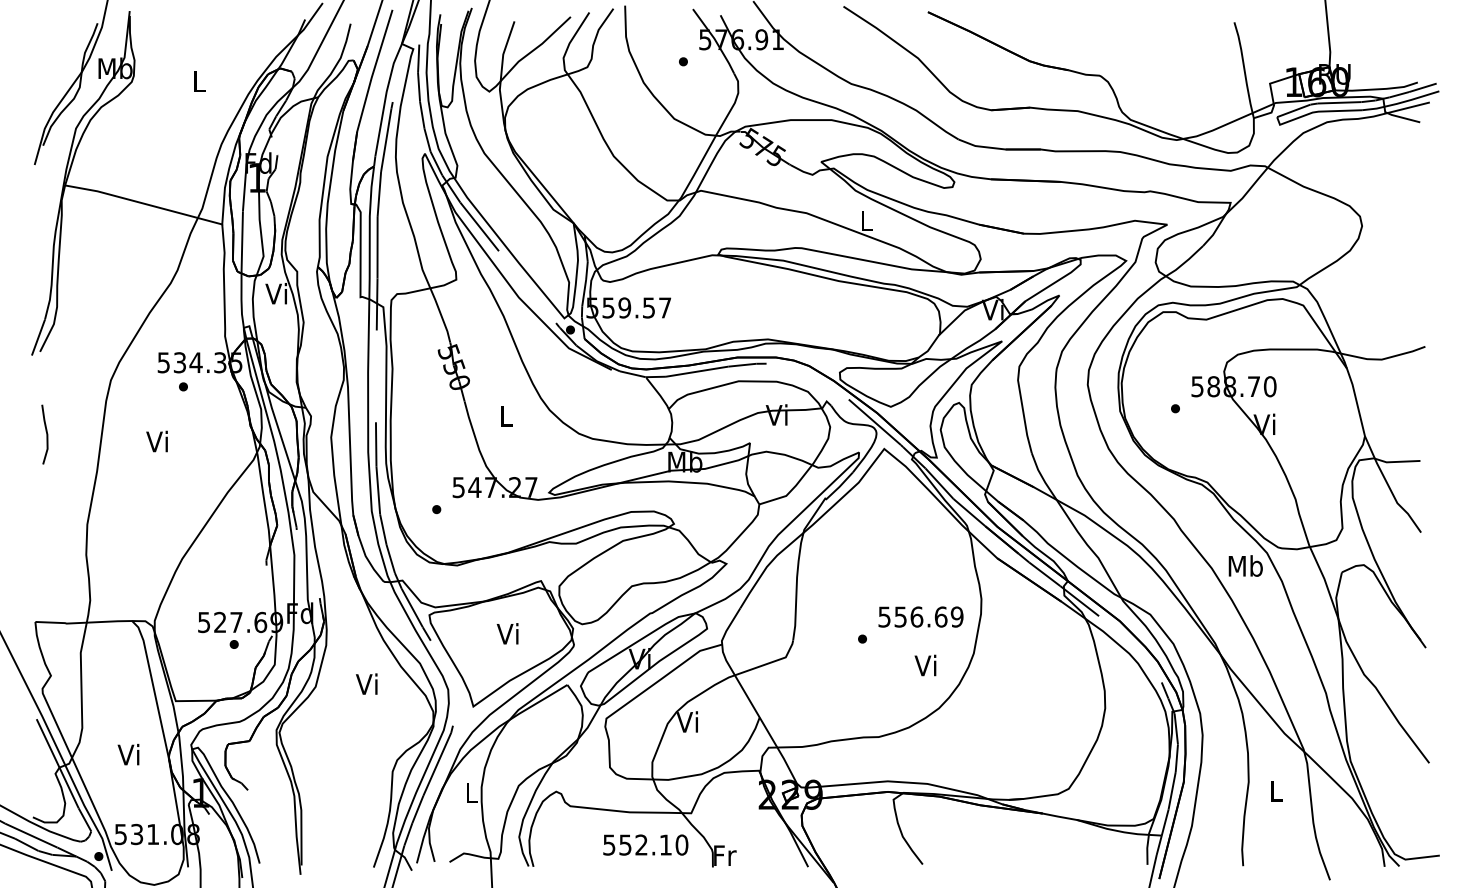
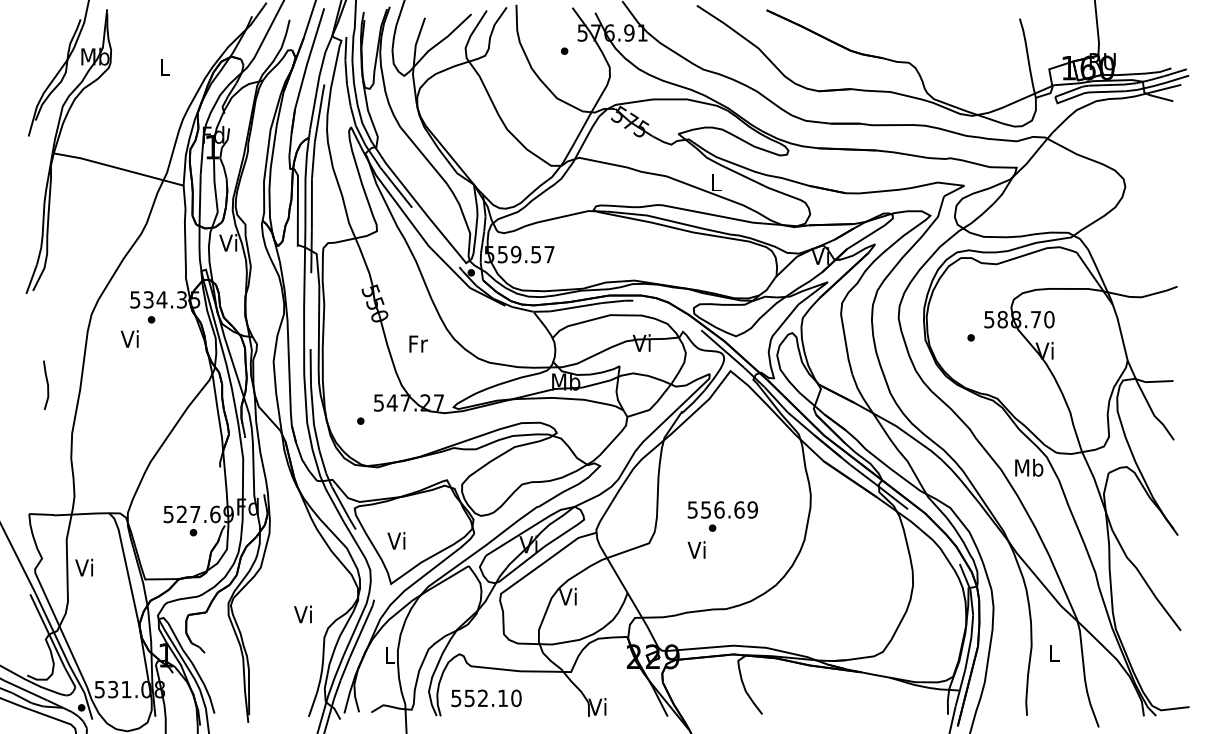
text: (506, 415) -> (418, 343), L -> Fr
curve: (45, 432) -> (46, 383), moved
text: (156, 440) -> (129, 338), moved
text: (920, 616) -> (722, 509), moved
text: (507, 633) -> (396, 540), moved
text: (925, 664) -> (696, 549), moved
text: (366, 684) -> (302, 614), moved
text: (127, 754) -> (83, 567), moved
text: (645, 845) -> (486, 698), moved
text: (724, 854) -> (598, 706), Fr -> Vi

